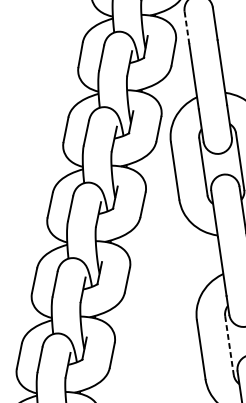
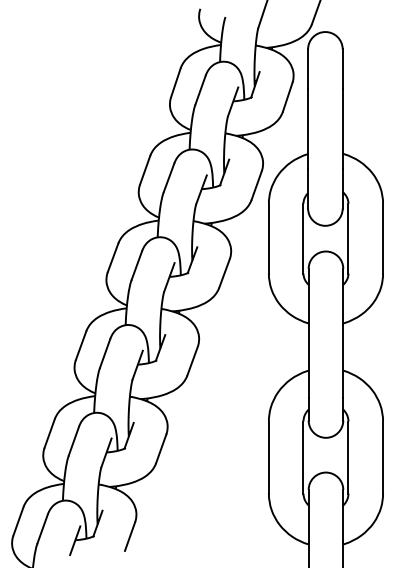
line: (187, 28) -> (308, 69), dashed -> solid
line: (229, 346) -> (303, 458), dashed -> solid

